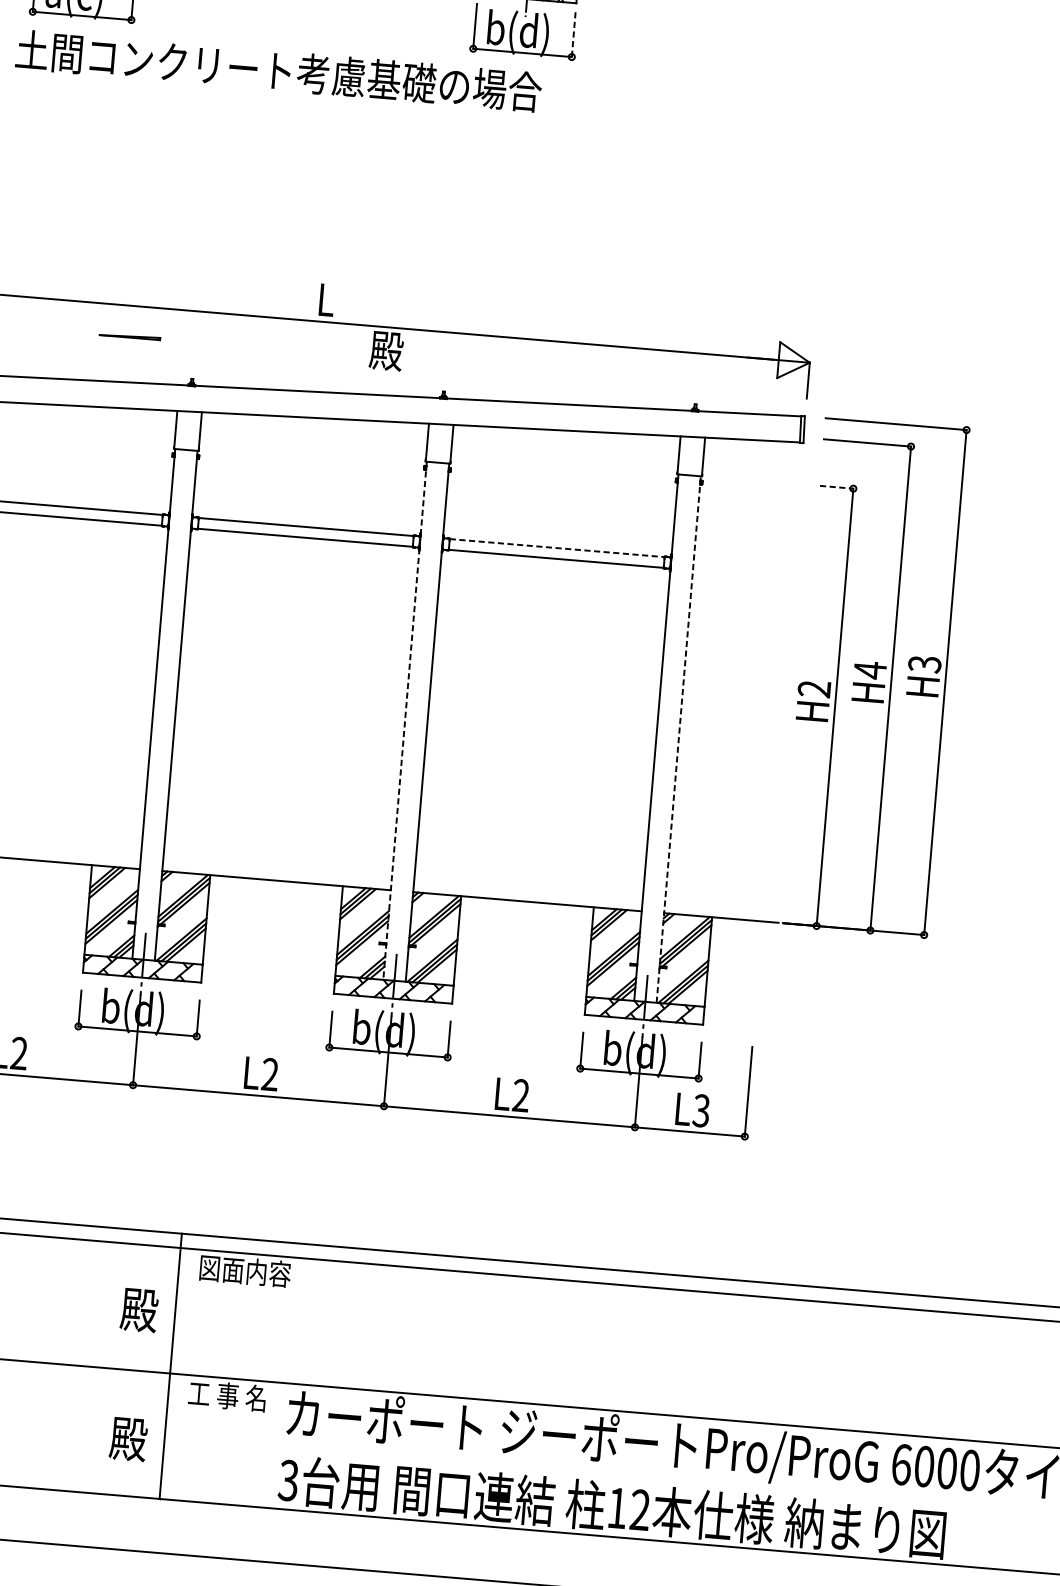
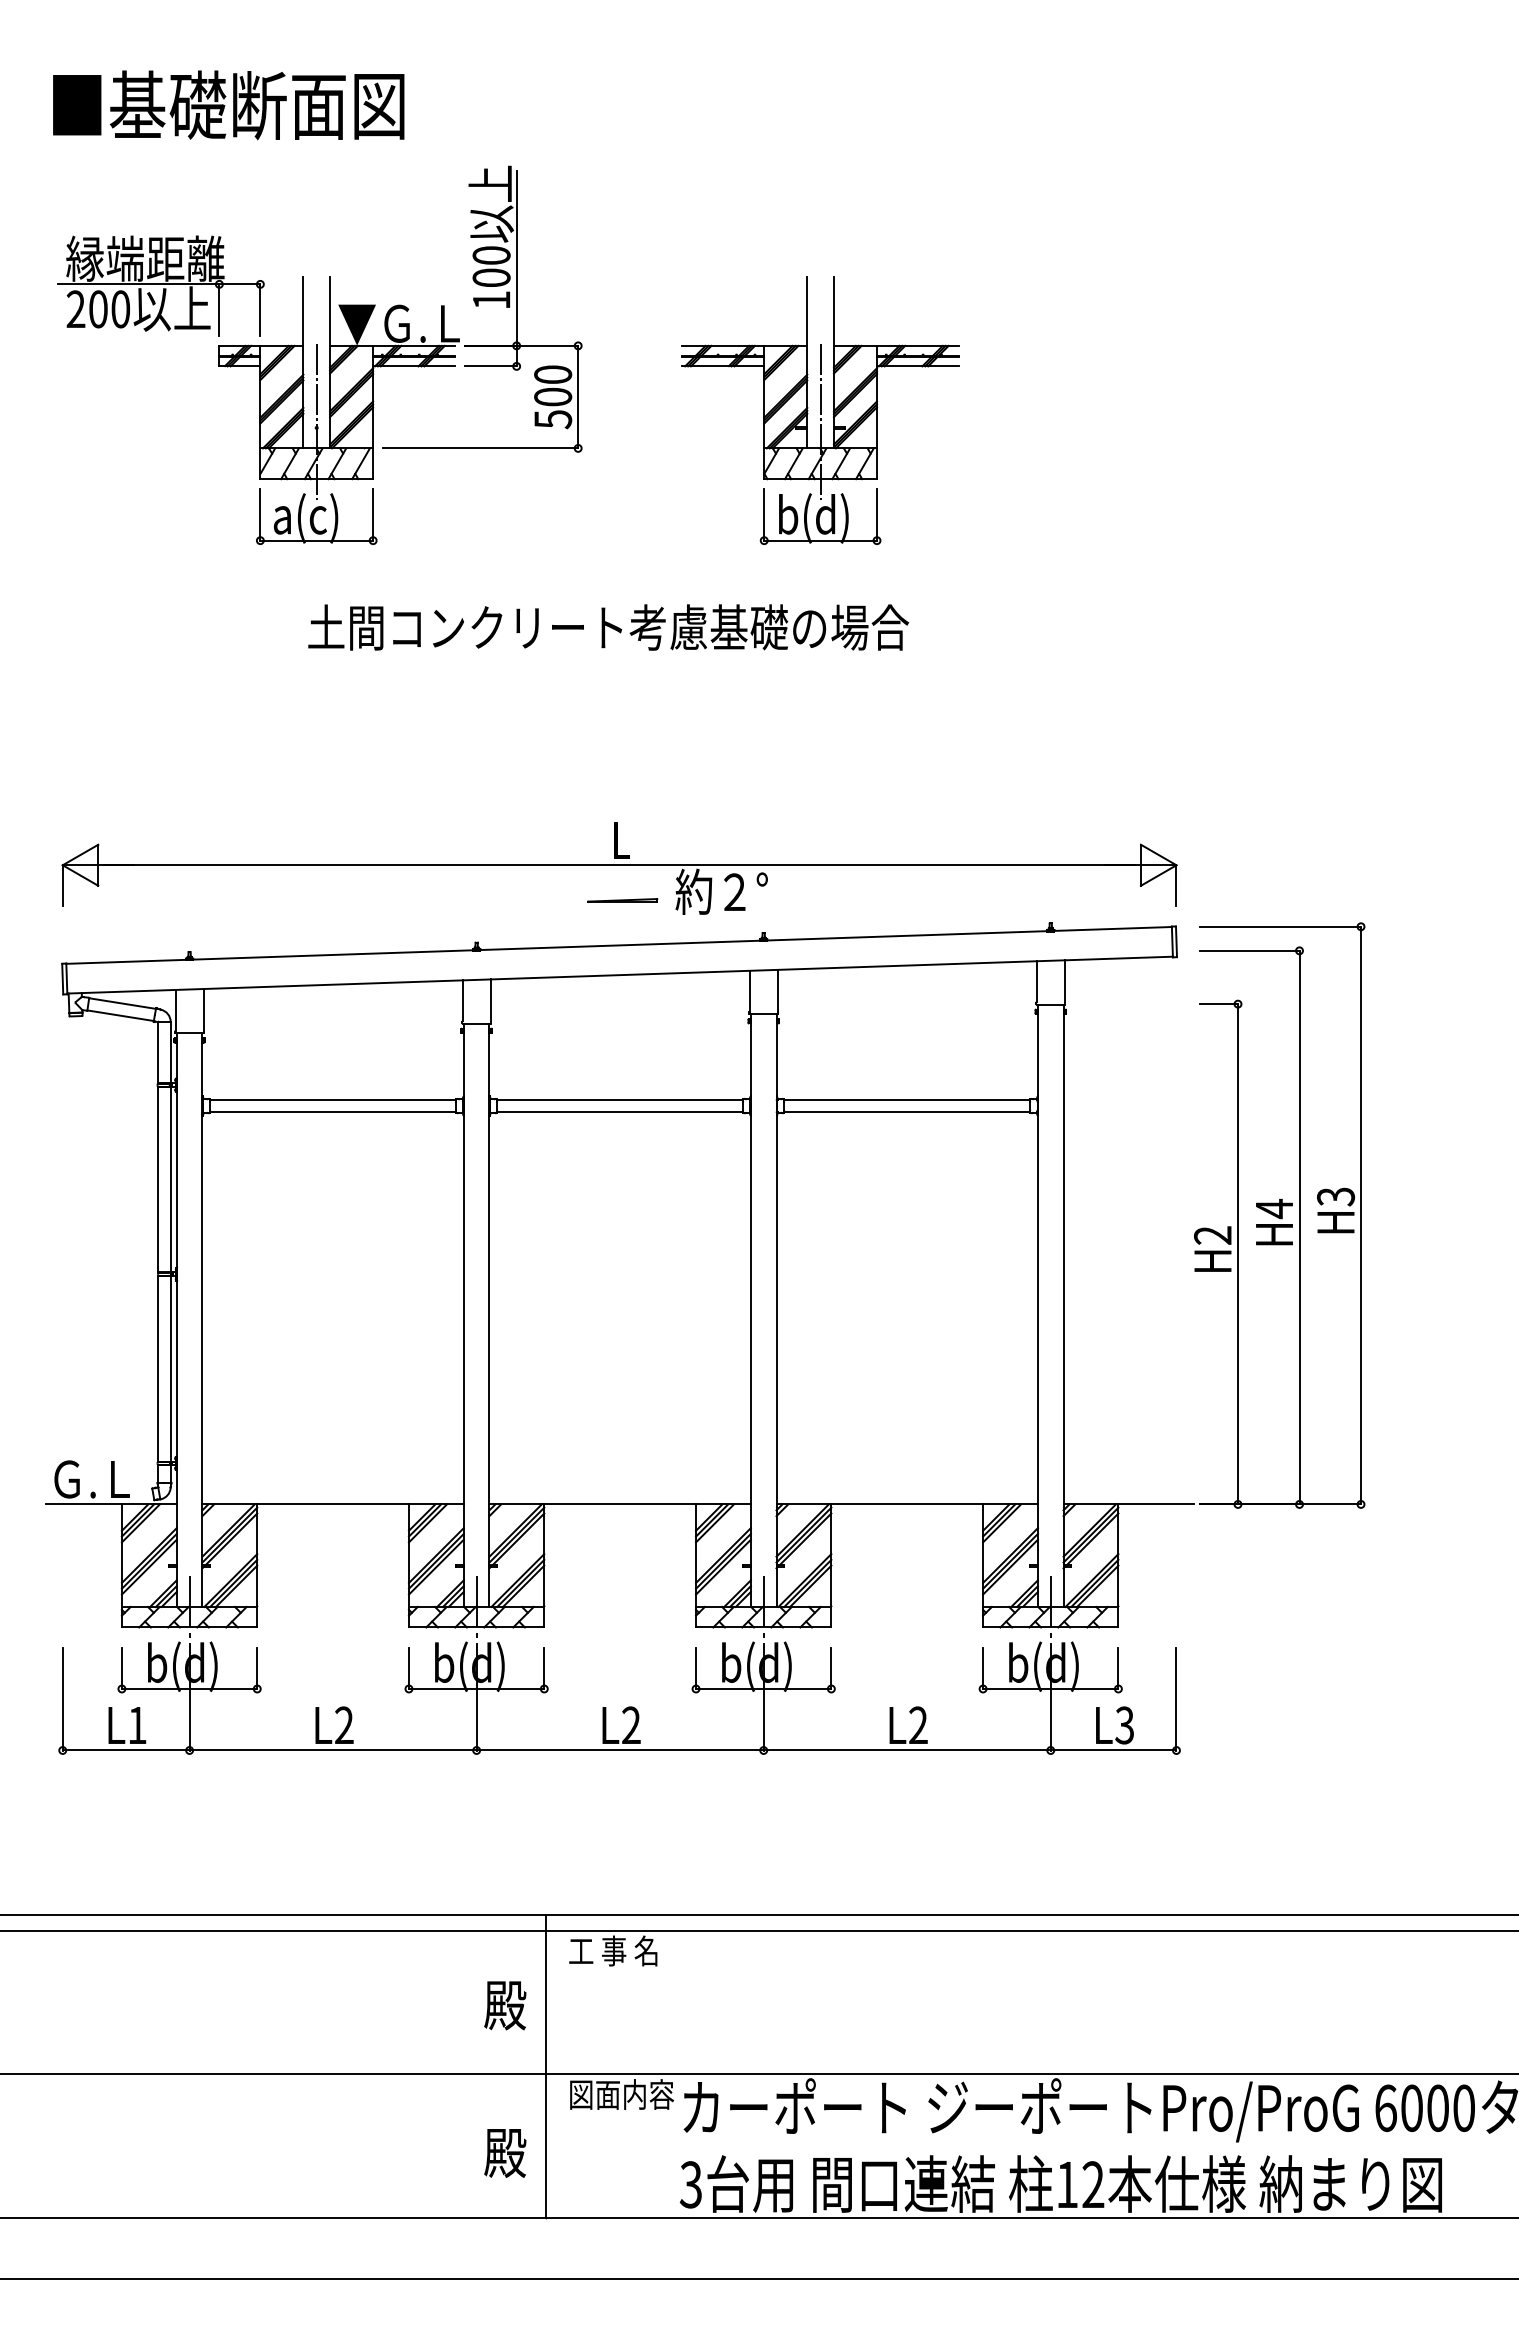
line: (574, 35) -> (877, 515), dashed -> solid
text: (278, 71) -> (608, 627), moved
line: (129, 336) -> (622, 900), moved
text: (410, 352) -> (721, 891), 殿 -> 約２°
line: (837, 487) -> (1219, 1004), dashed -> solid
line: (557, 547) -> (907, 1099), dashed -> solid
line: (404, 721) -> (750, 1311), dashed -> solid
line: (678, 739) -> (1063, 1305), dashed -> solid
text: (245, 1270) -> (621, 1950), 図面内容 -> 工 事 名
text: (234, 1396) -> (621, 2094), 工 事 名 -> 図面内容

